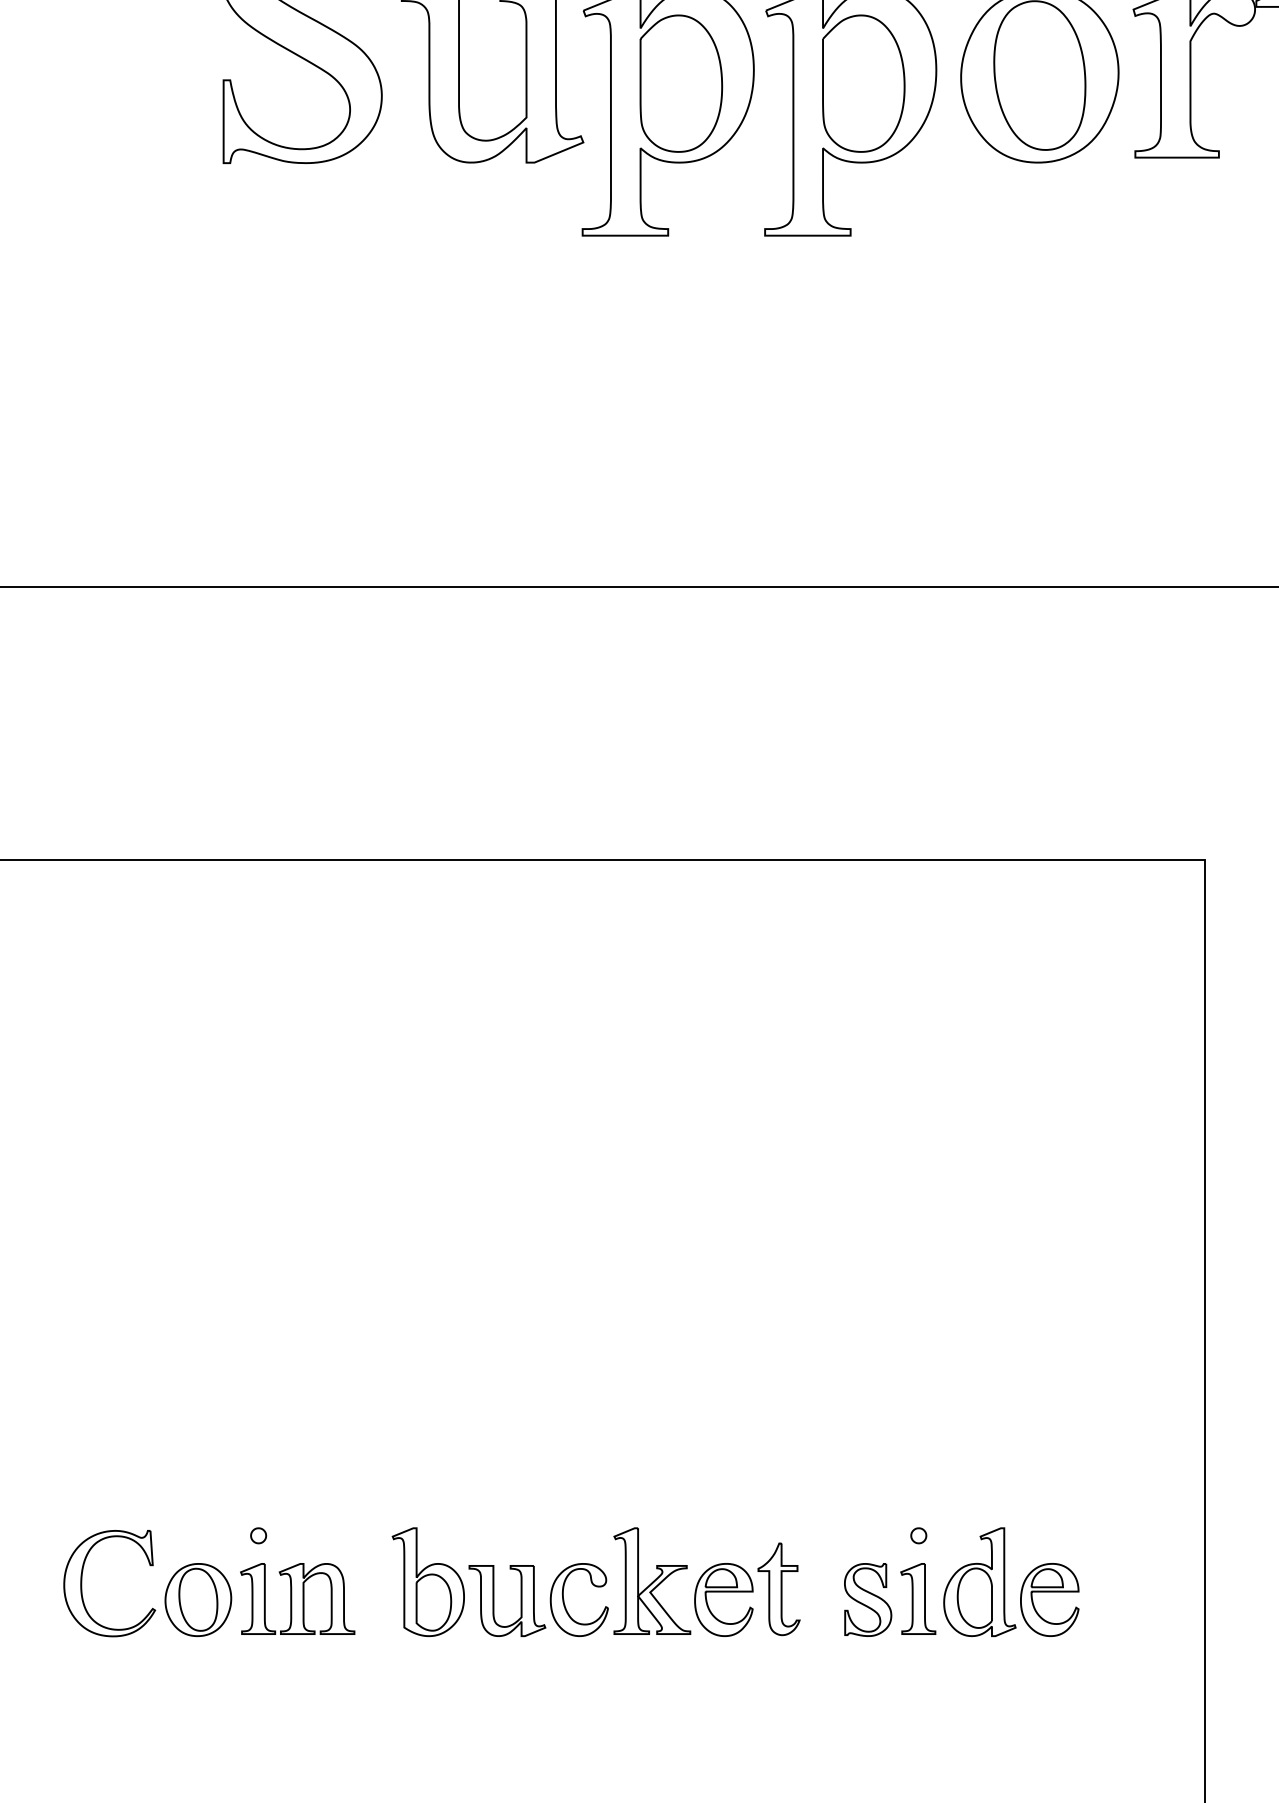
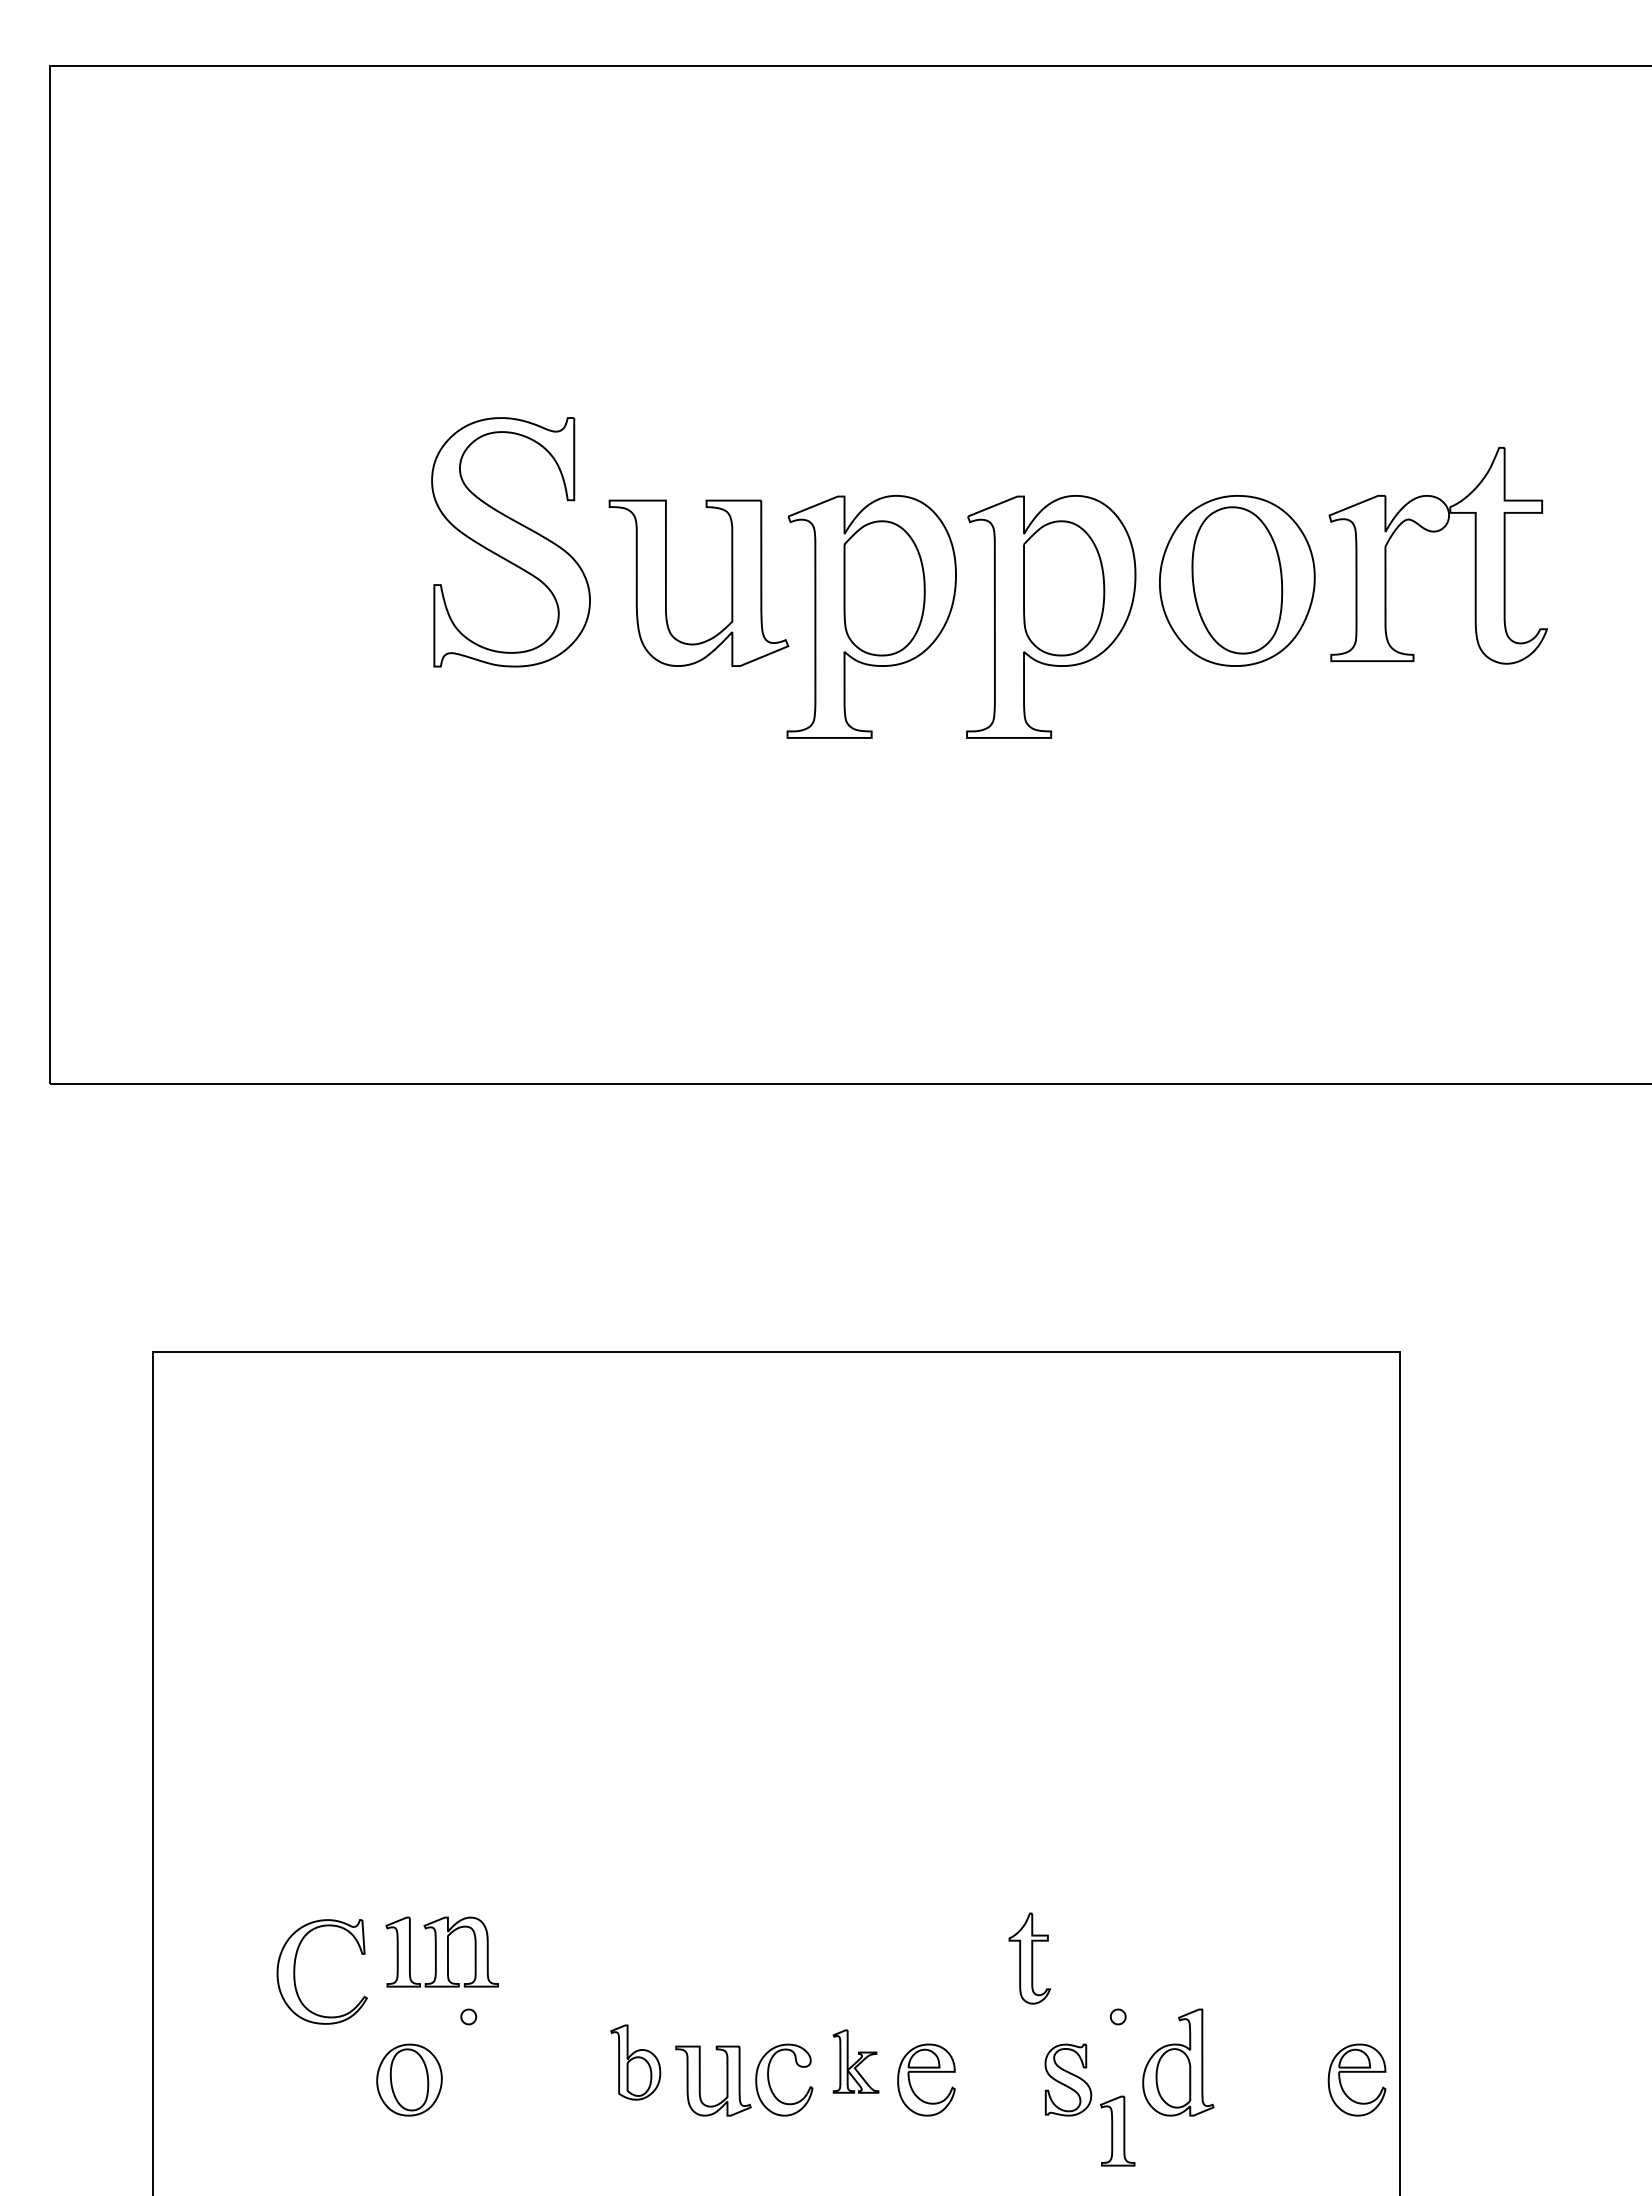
part: (651, 1581) -> (855, 2061), size x0.6
part: (428, 1582) -> (635, 2062), size x0.7
part: (82, 1583) -> (295, 1971), moved
part: (778, 1589) -> (1029, 1958), moved
part: (1049, 1592) -> (1356, 2072), moved
part: (296, 1598) -> (441, 1951), moved
part: (918, 1598) -> (1117, 2130), moved

